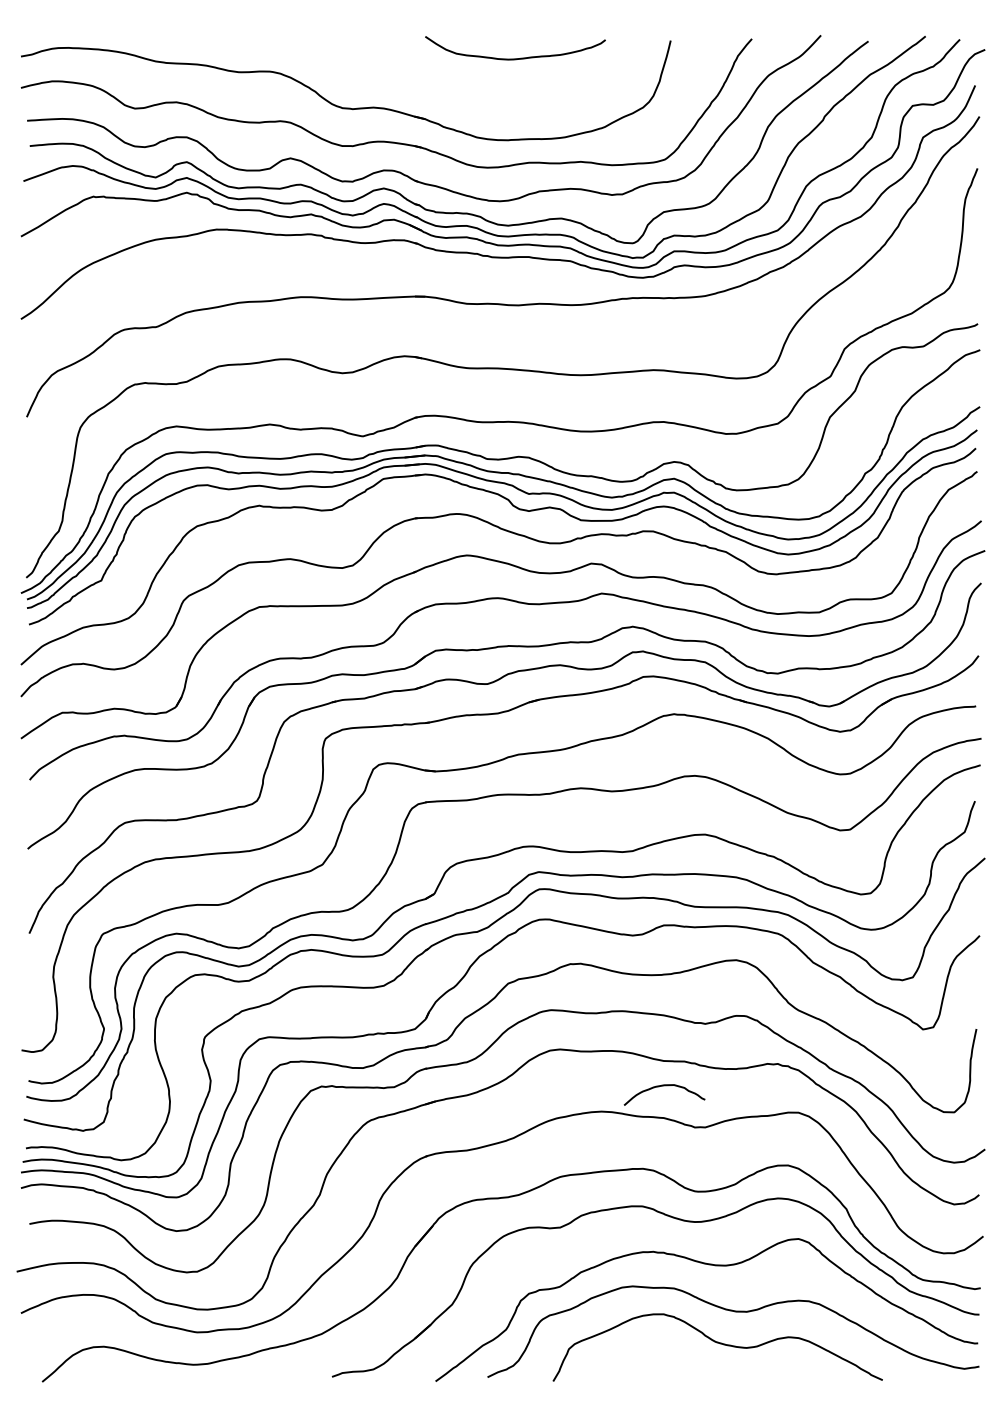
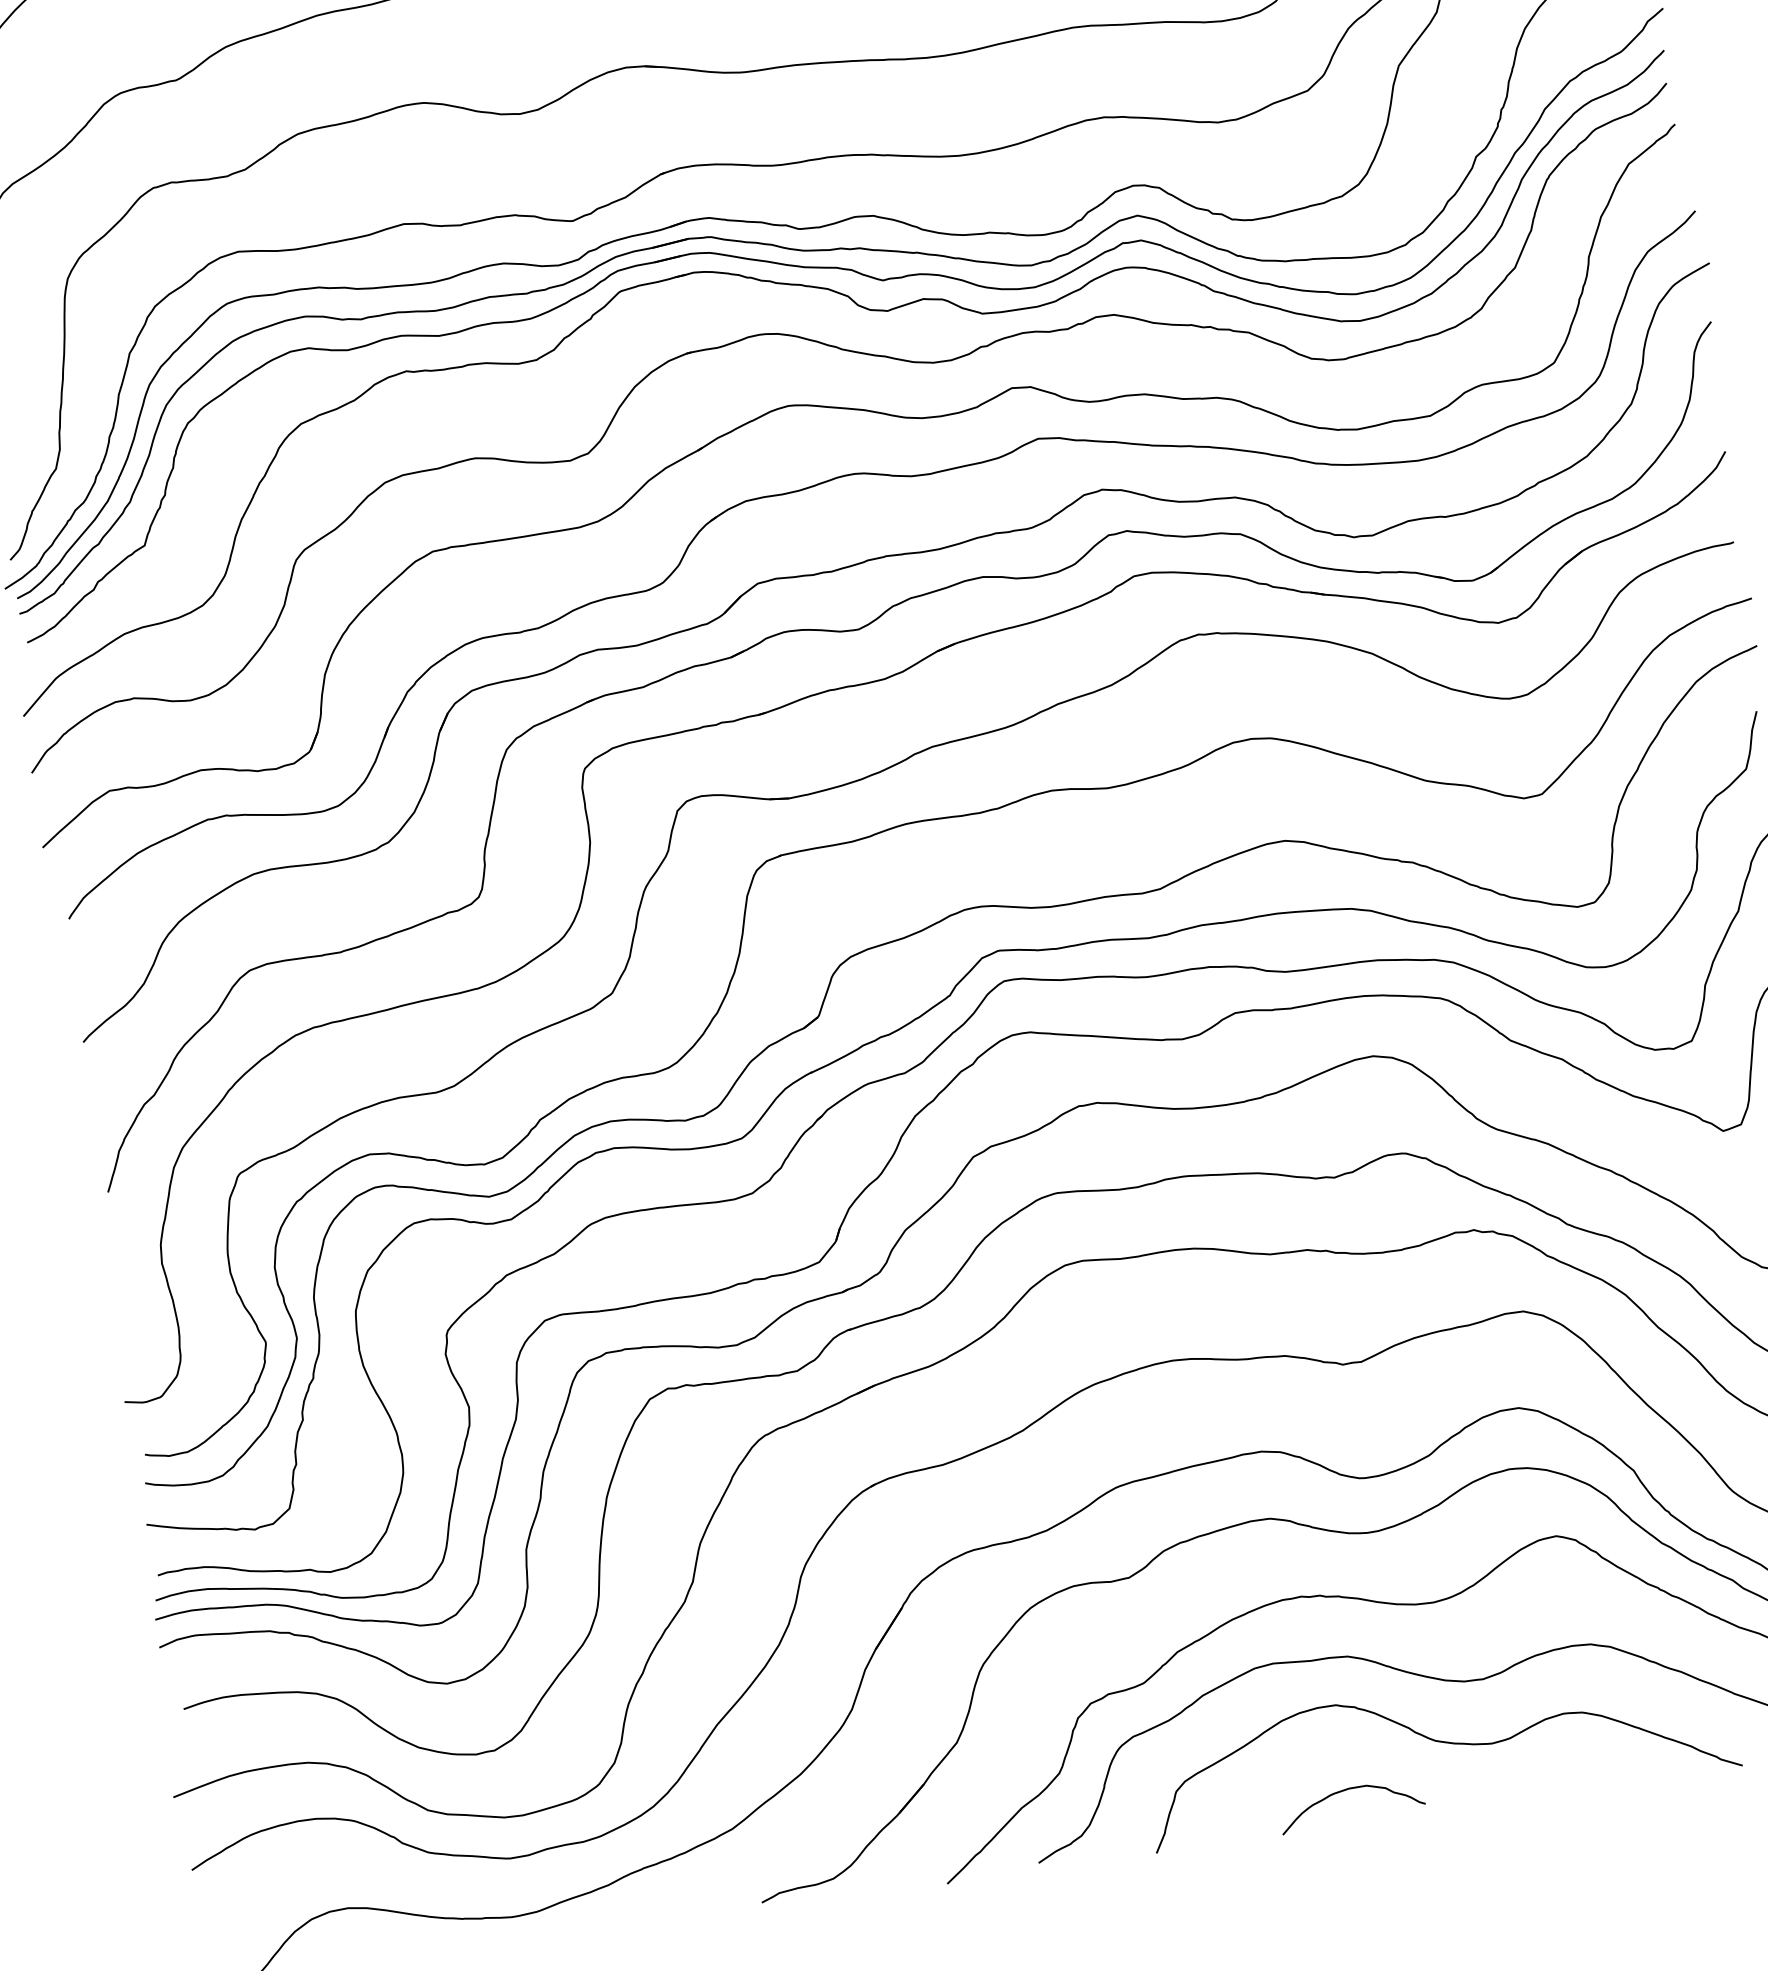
curve: (664, 1086) -> (1349, 1790), moved

